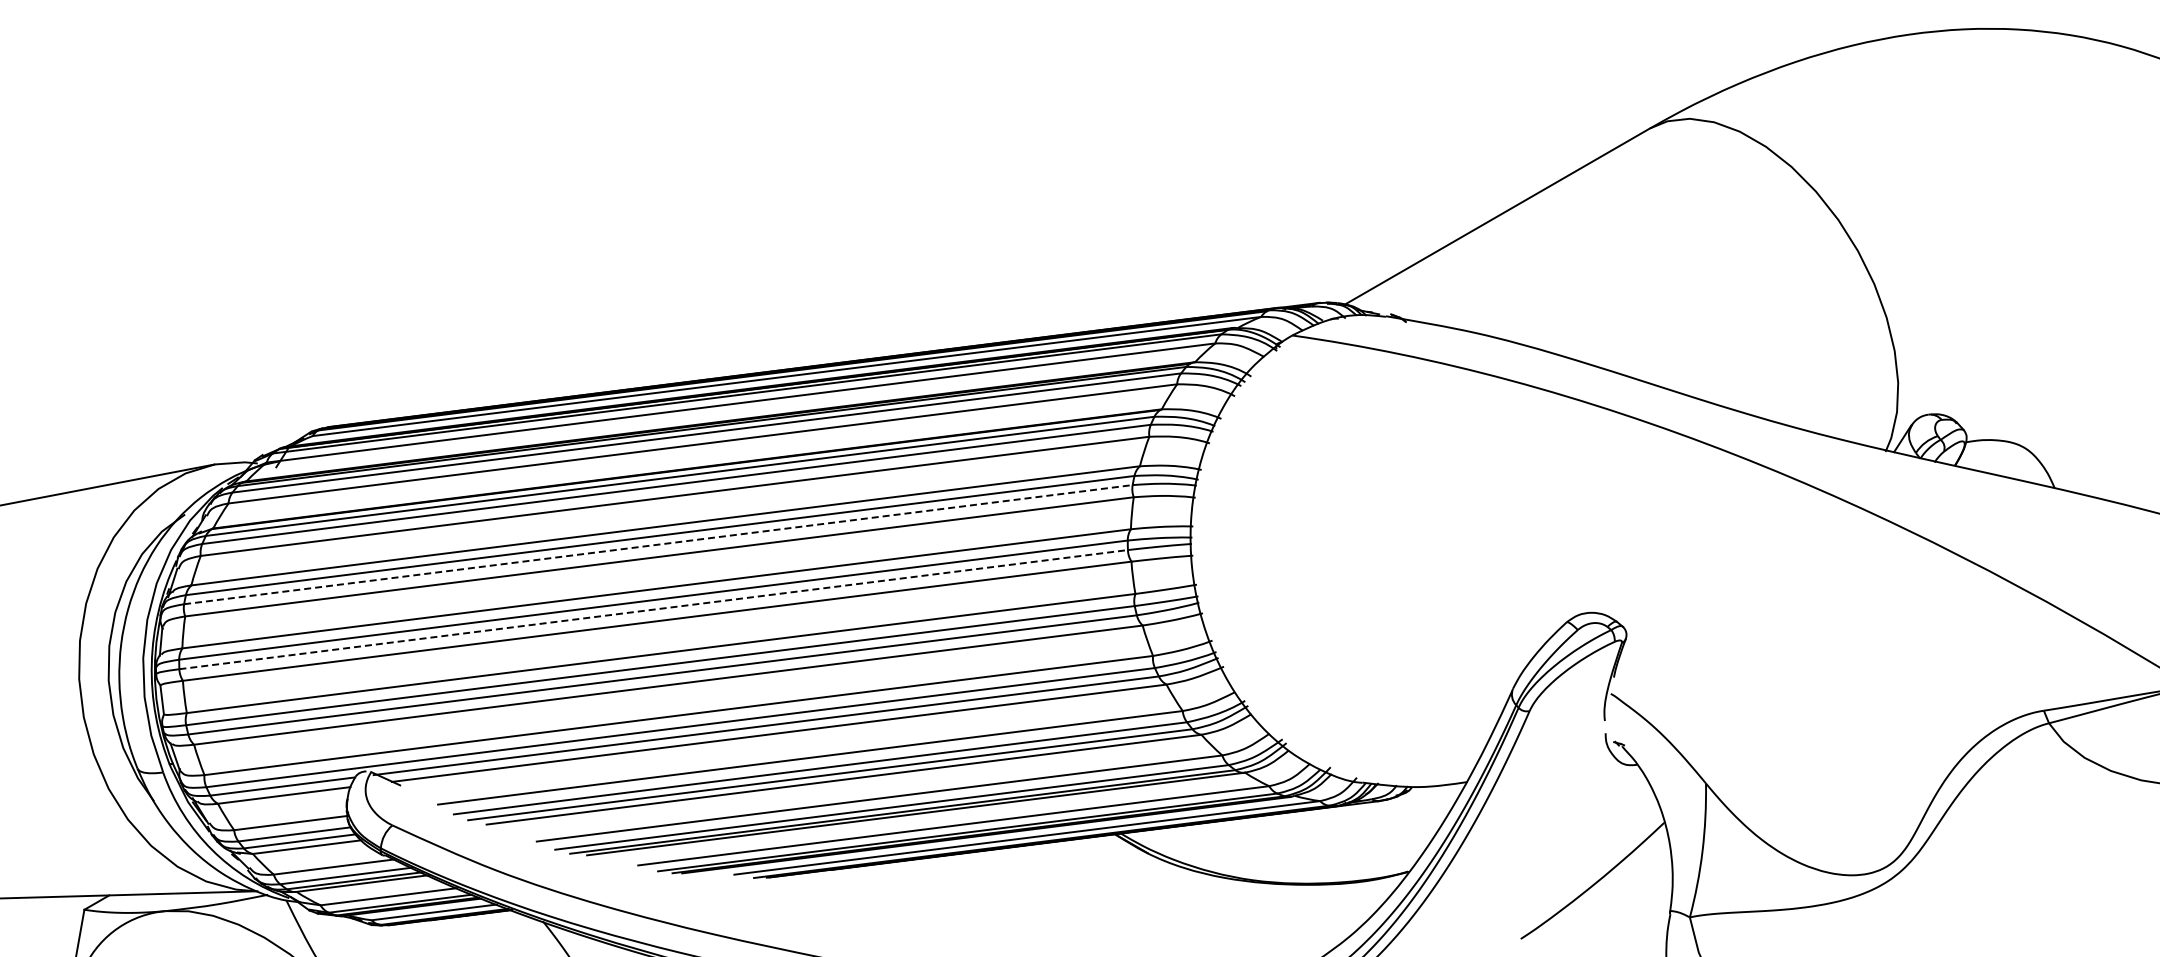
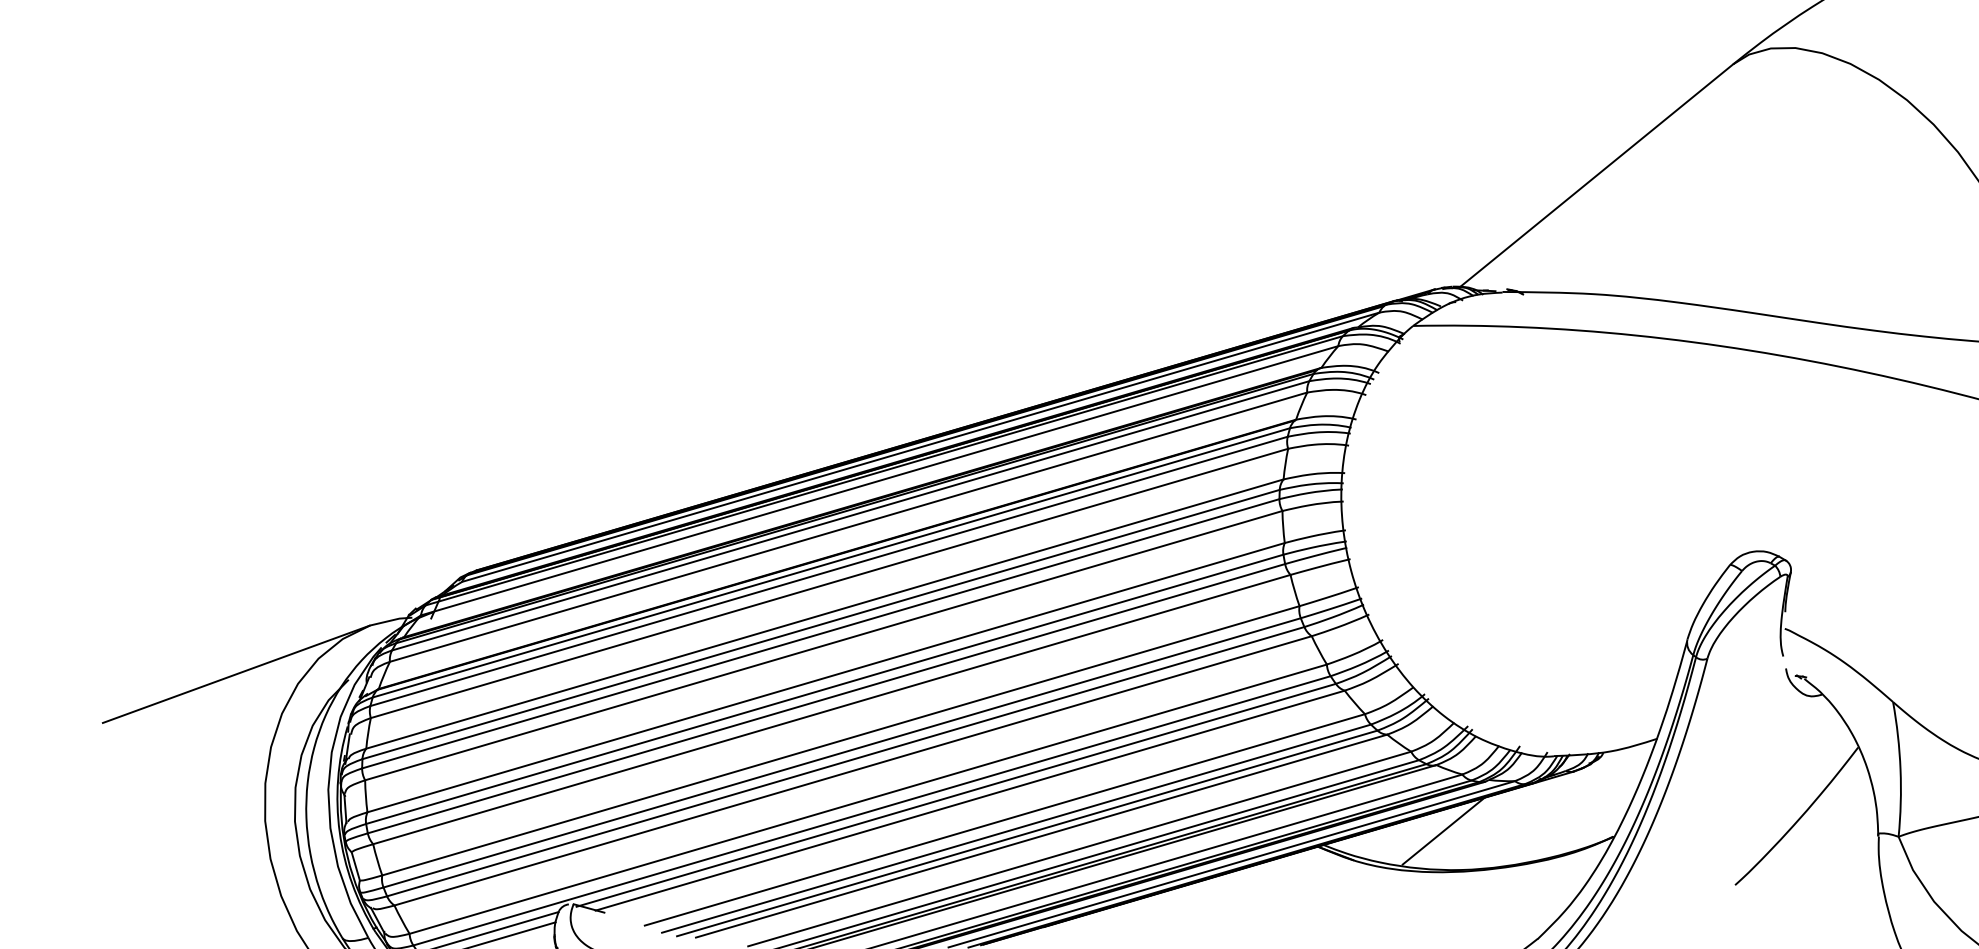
line: (658, 544) -> (820, 633), dashed -> solid
line: (653, 609) -> (826, 698), dashed -> solid
line: (1241, 838) -> (1443, 830), added

